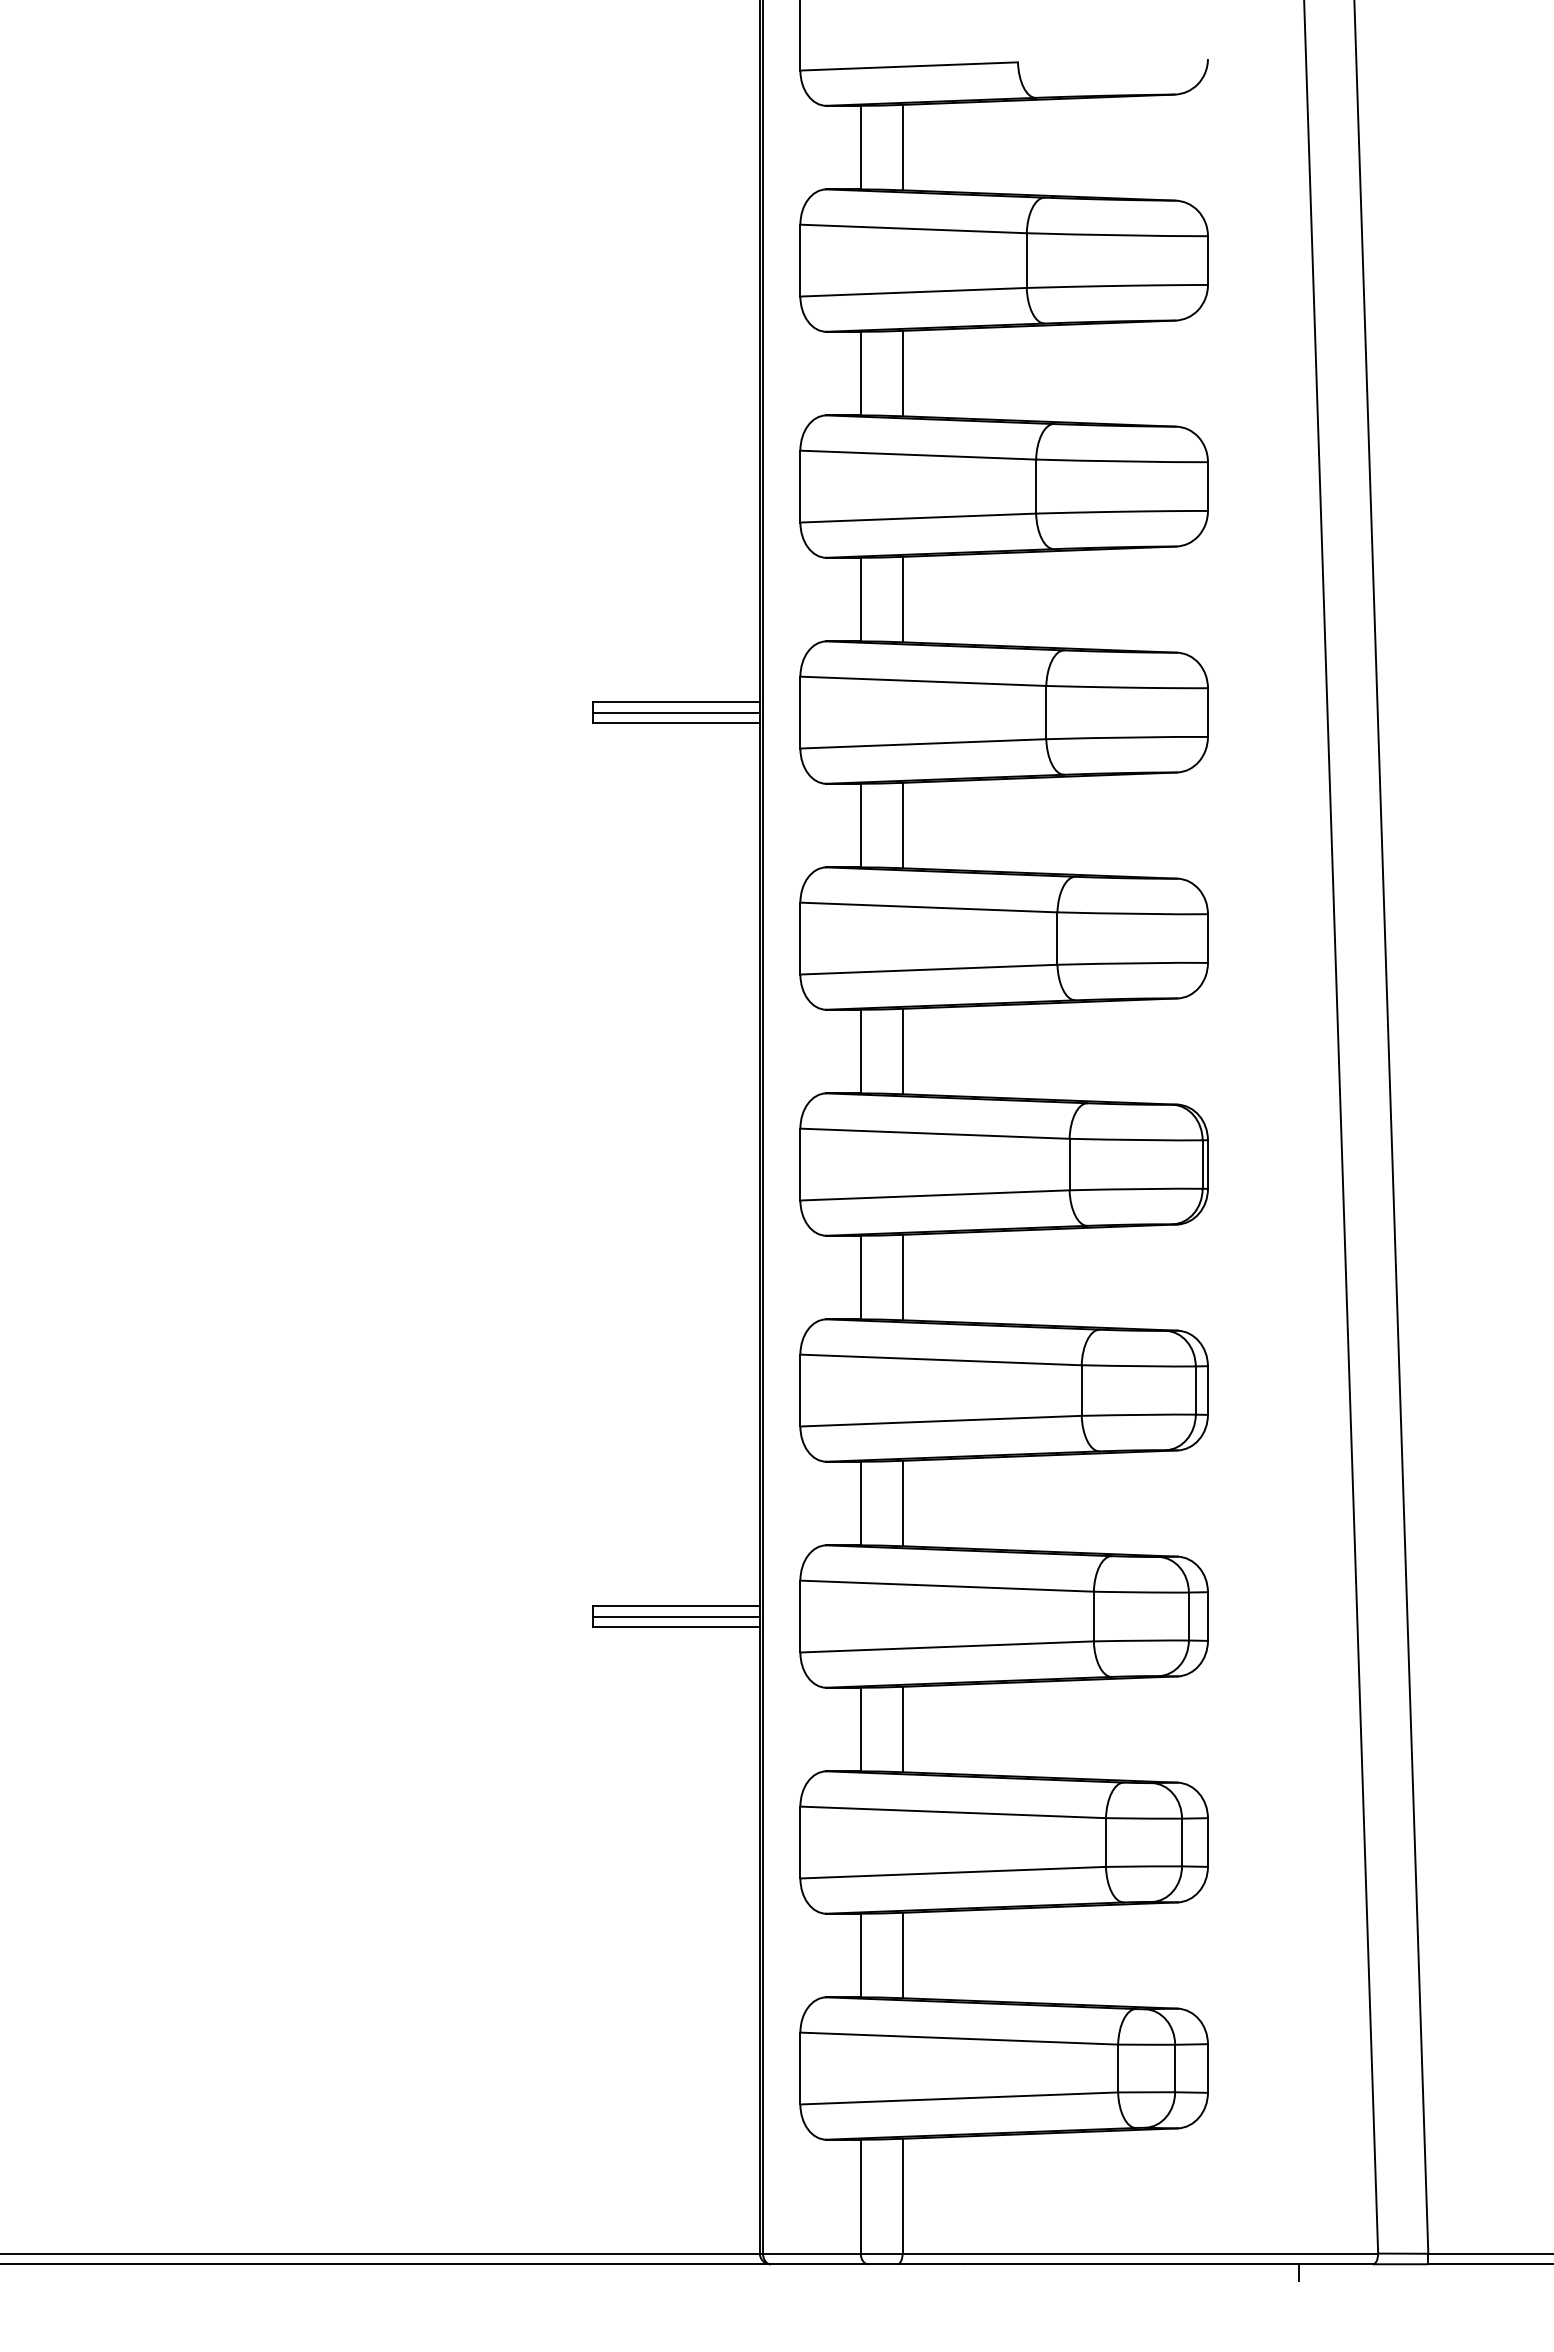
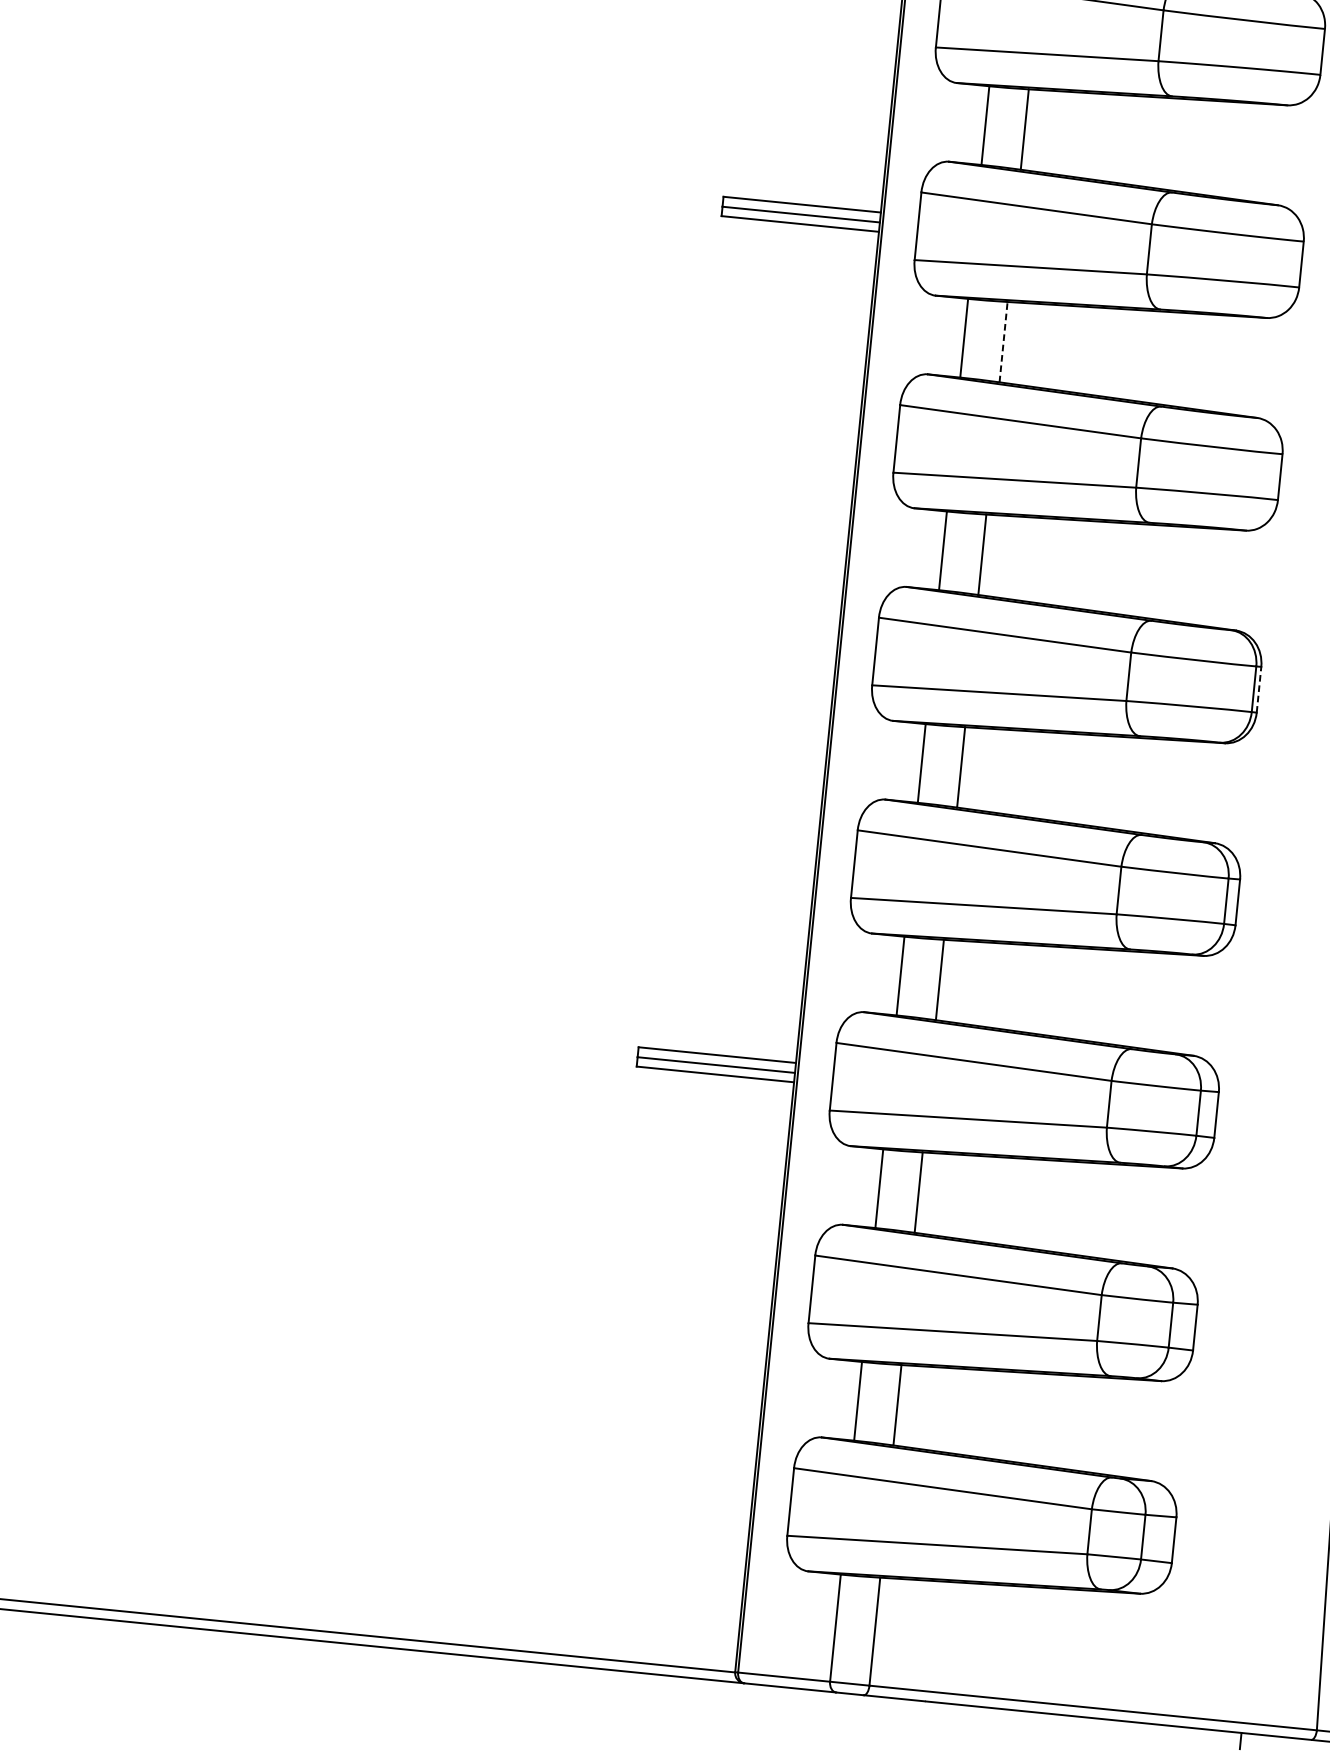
line: (902, 825) -> (1003, 342), solid -> dashed
line: (1207, 1164) -> (1258, 689), solid -> dashed

